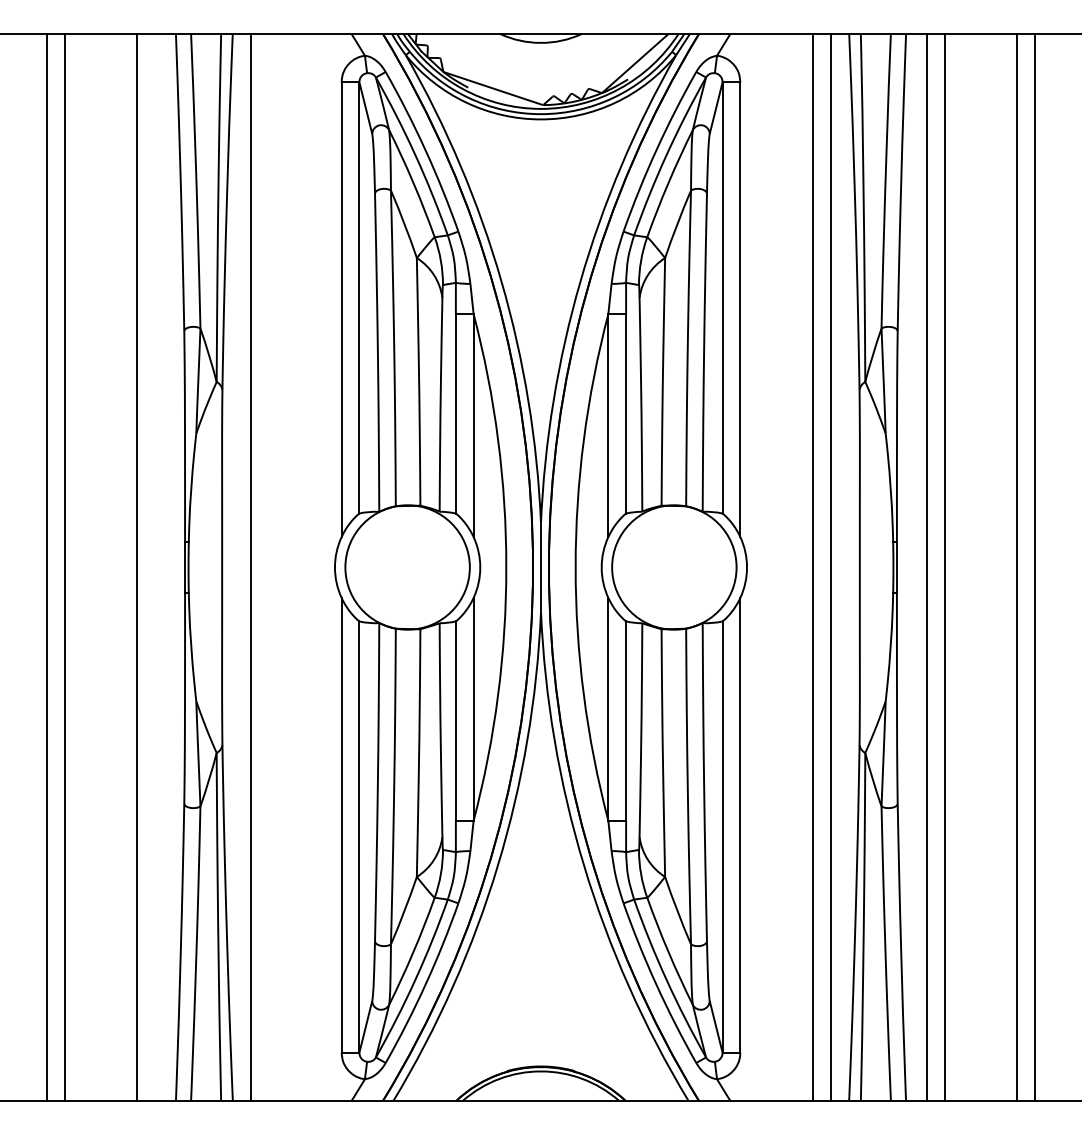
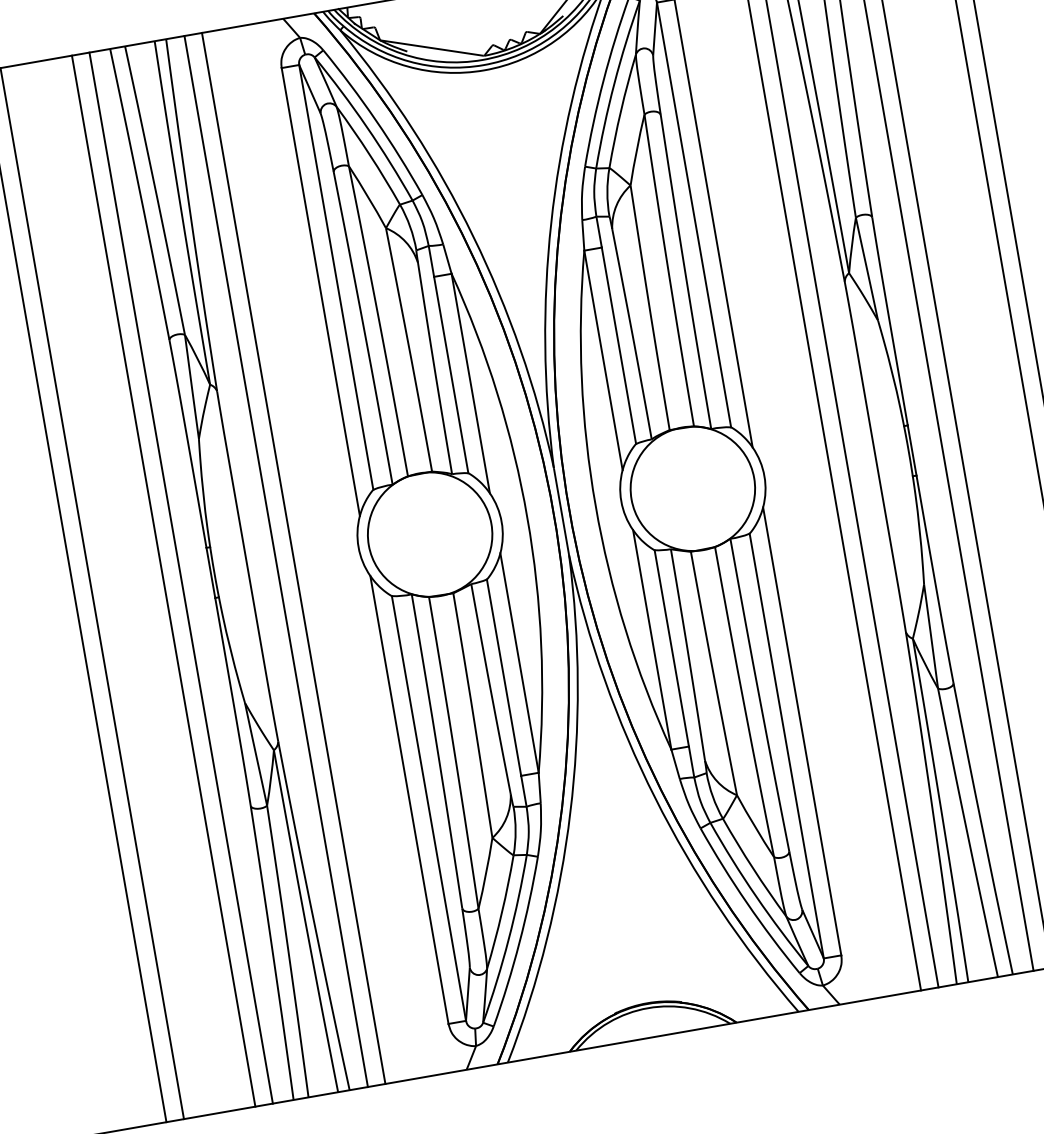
line: (154, 567) -> (180, 578), added
line: (269, 567) -> (294, 558), added

